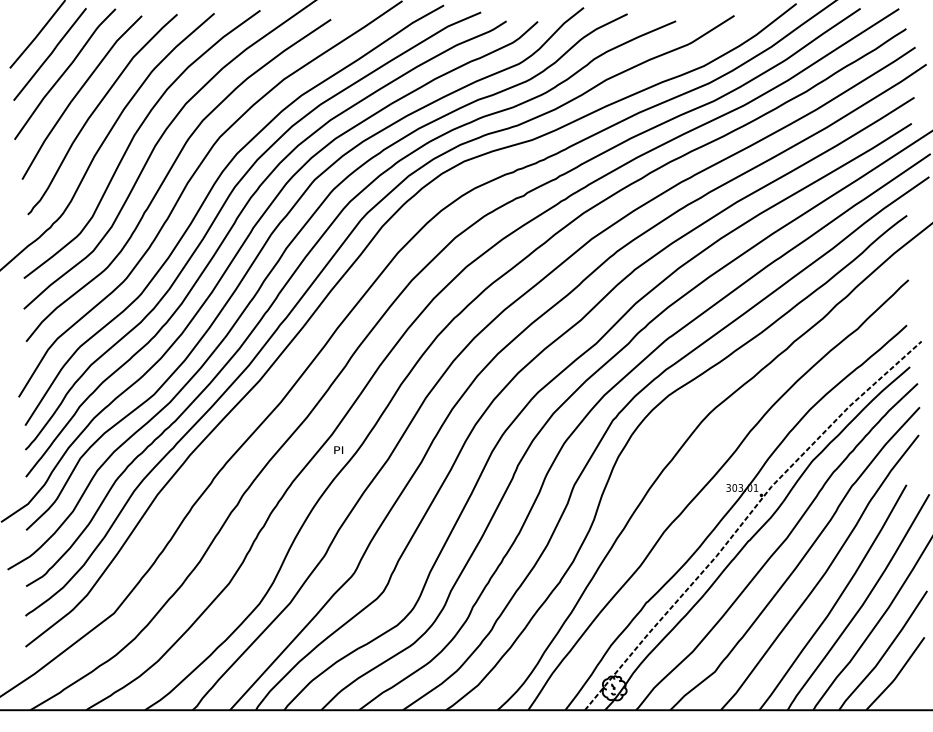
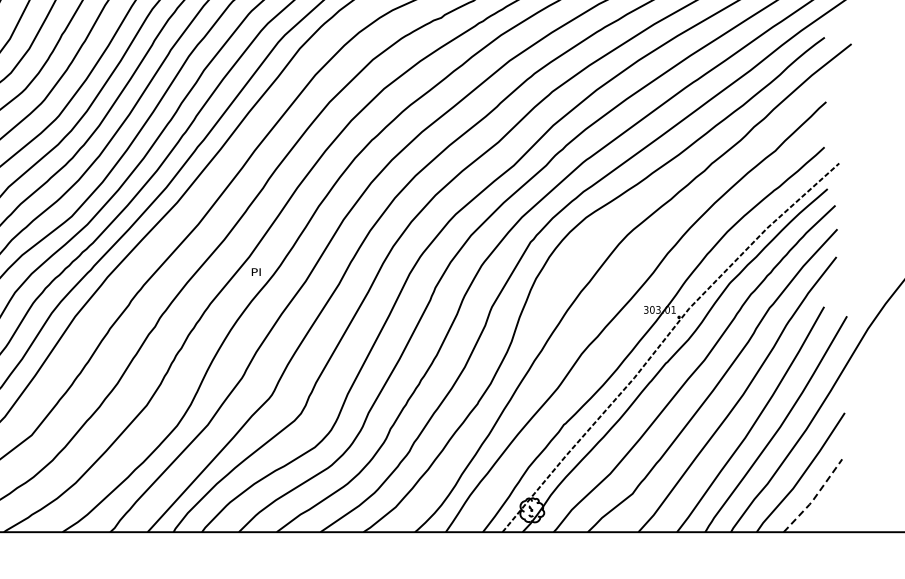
line: (897, 675) -> (815, 497), solid -> dashed

